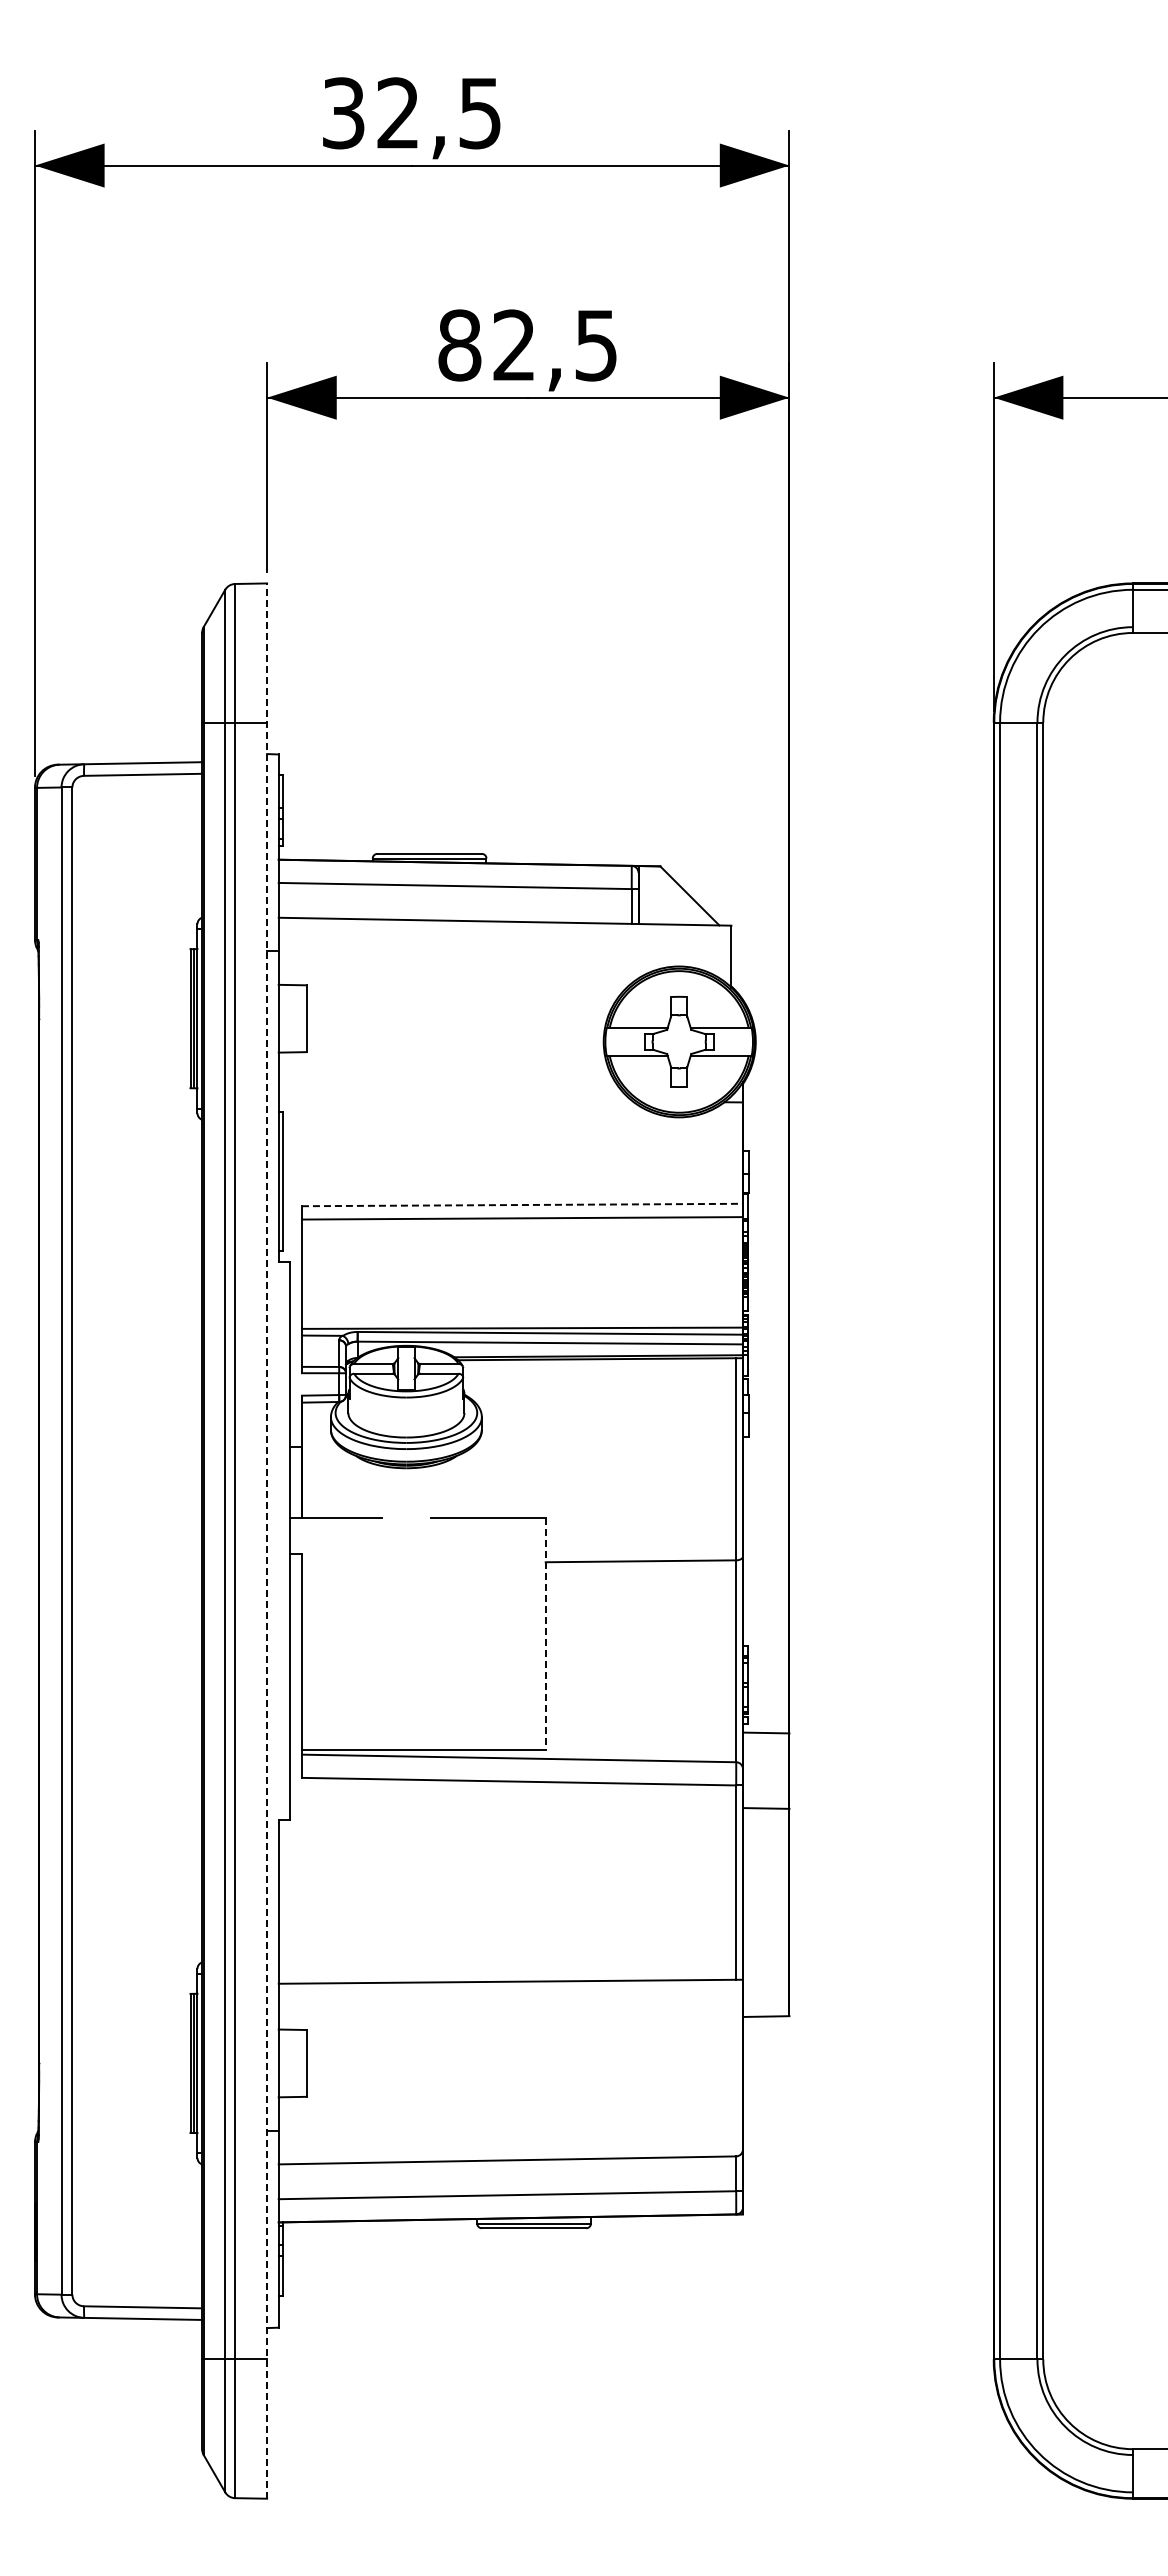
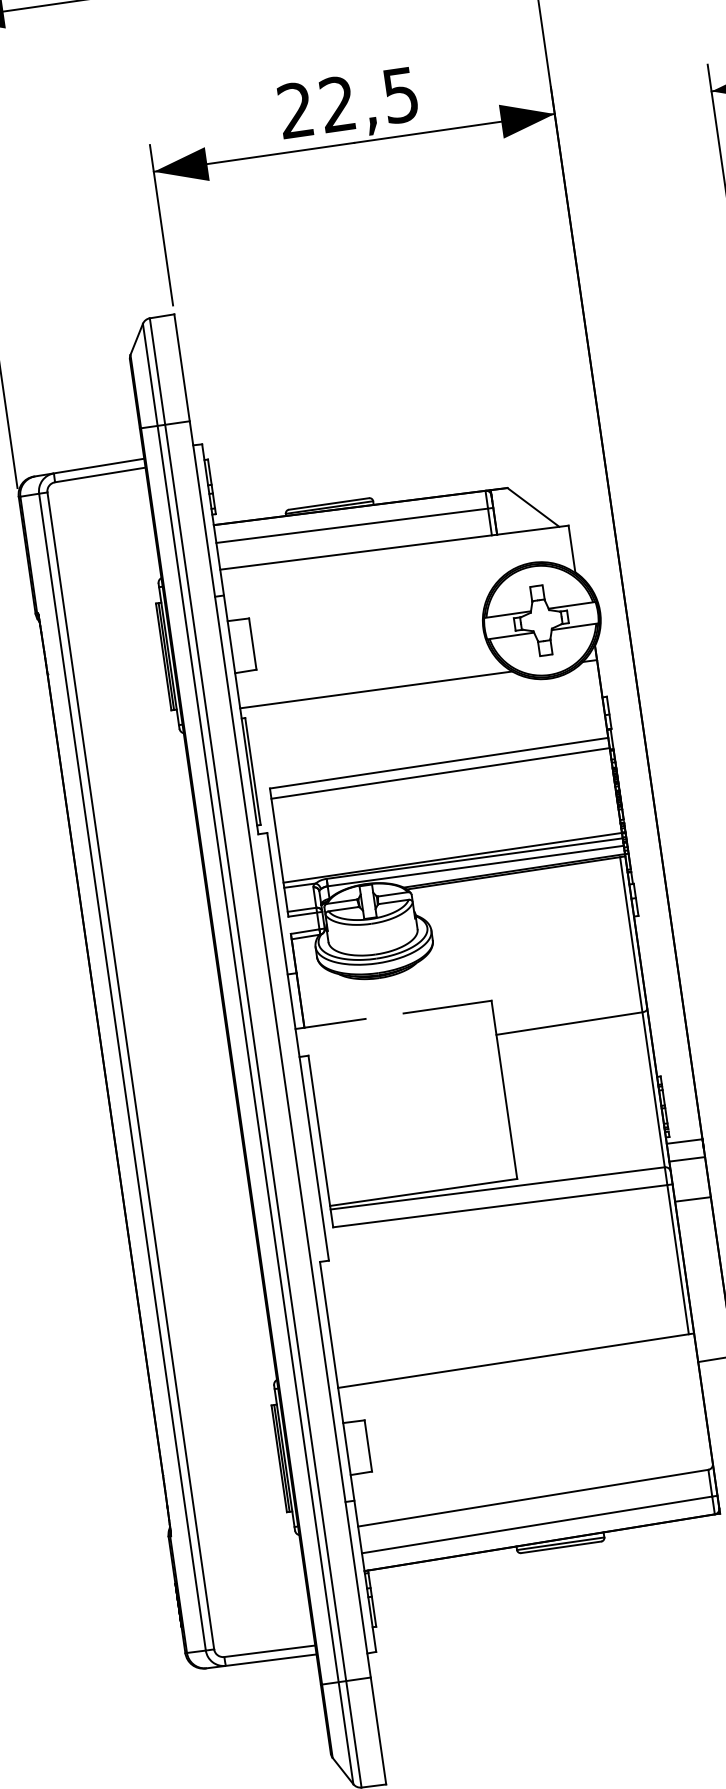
text: (459, 345) -> (295, 110), 82,5 -> 22,5
line: (455, 1099) -> (376, 689), added
line: (522, 1205) -> (439, 763), dashed -> solid
line: (267, 1541) -> (280, 1049), dashed -> solid
line: (545, 1634) -> (504, 1090), dashed -> solid
line: (766, 1755) -> (687, 1158), added

